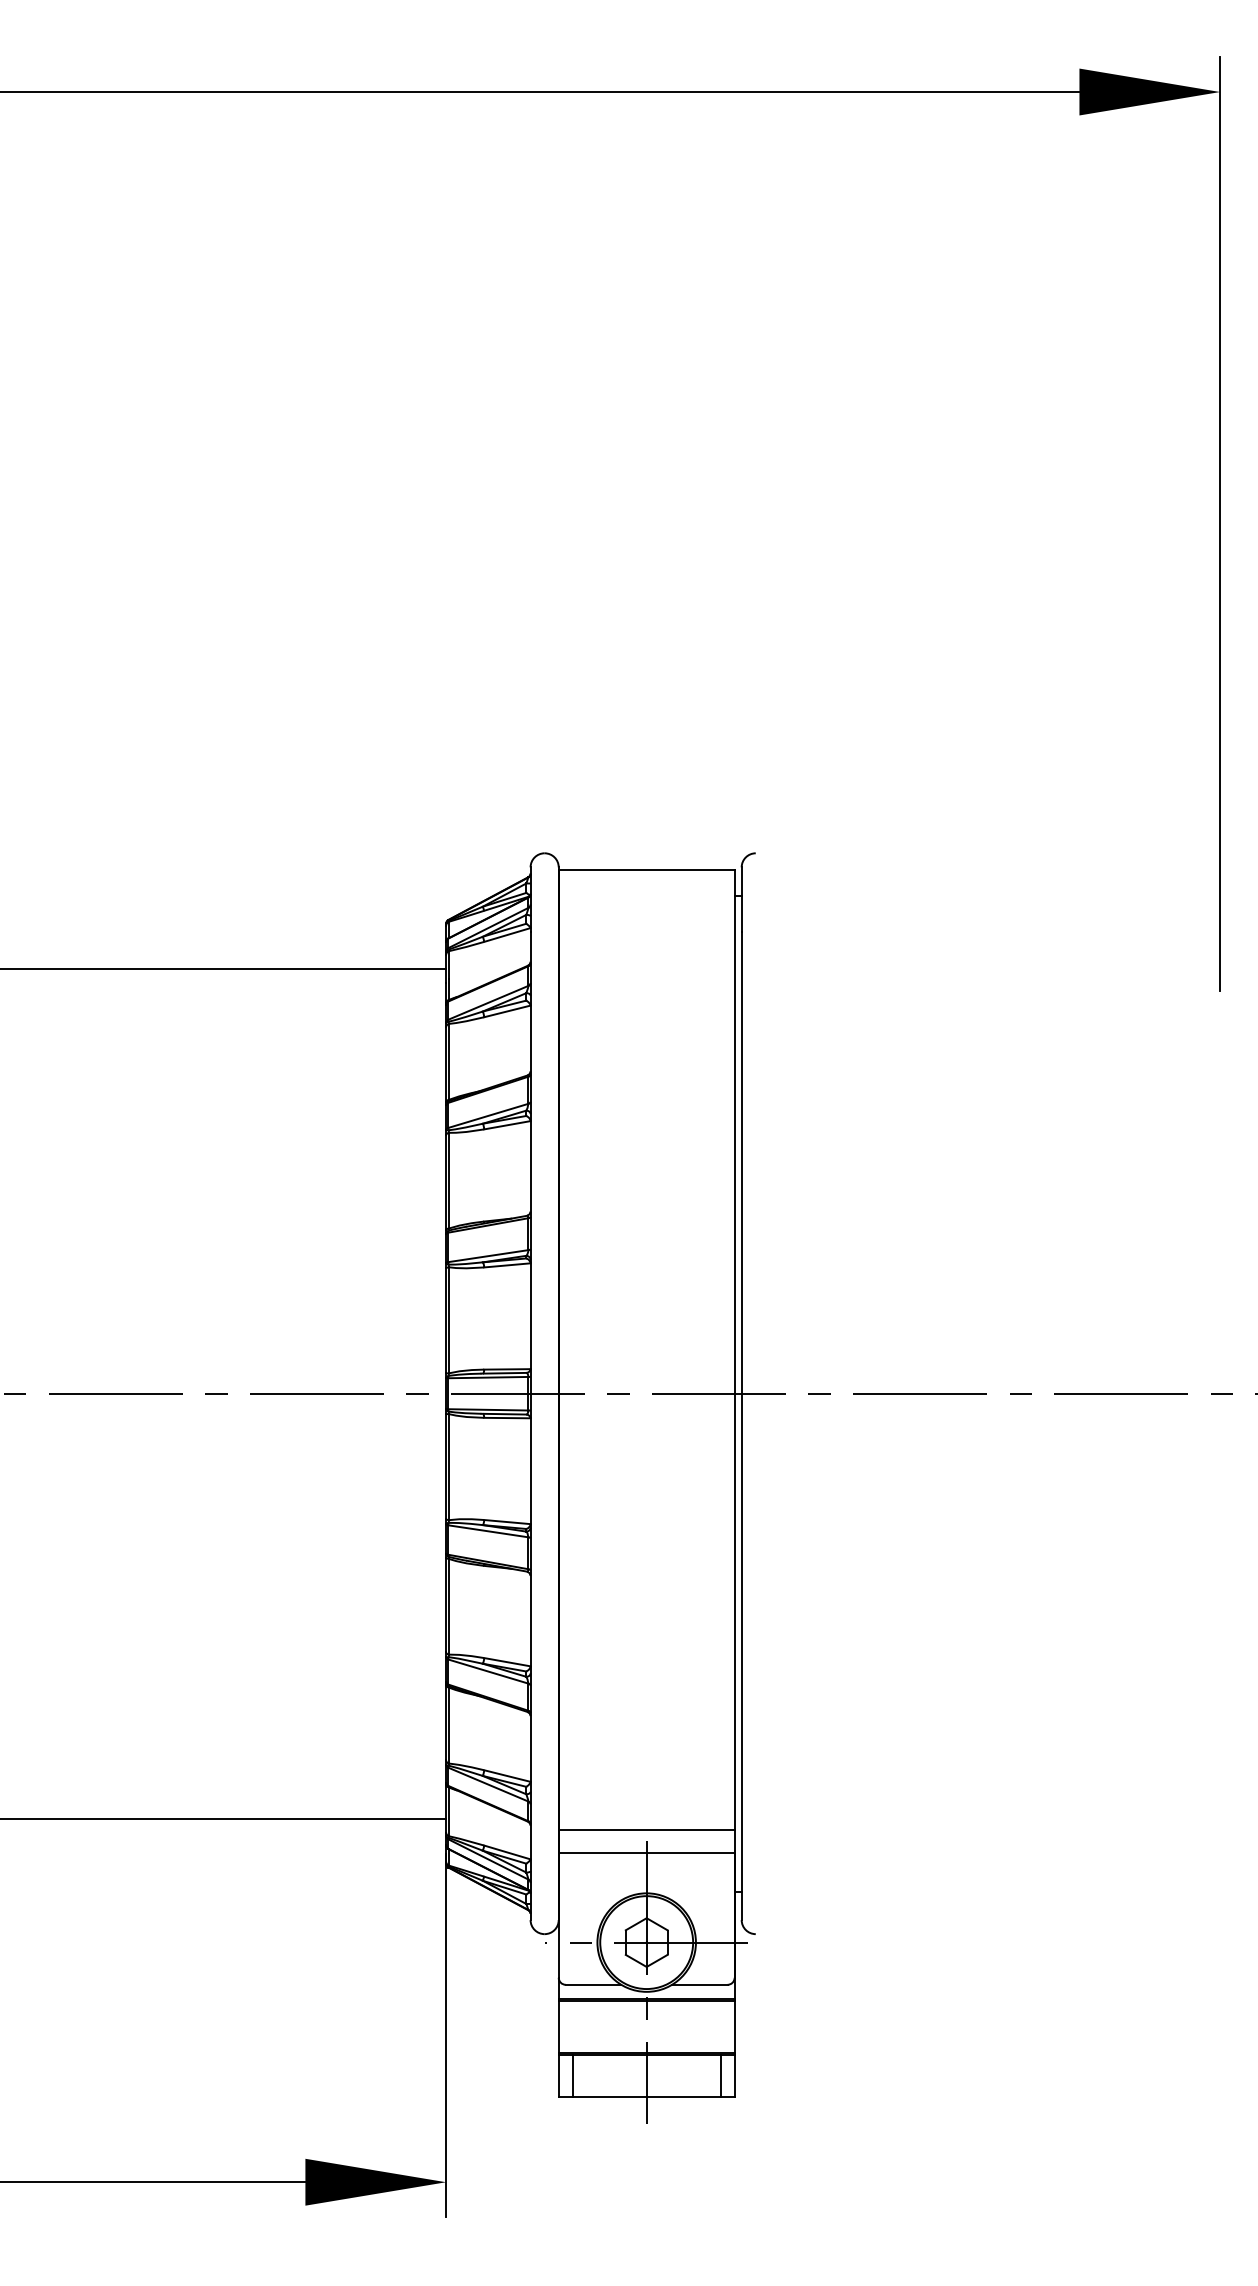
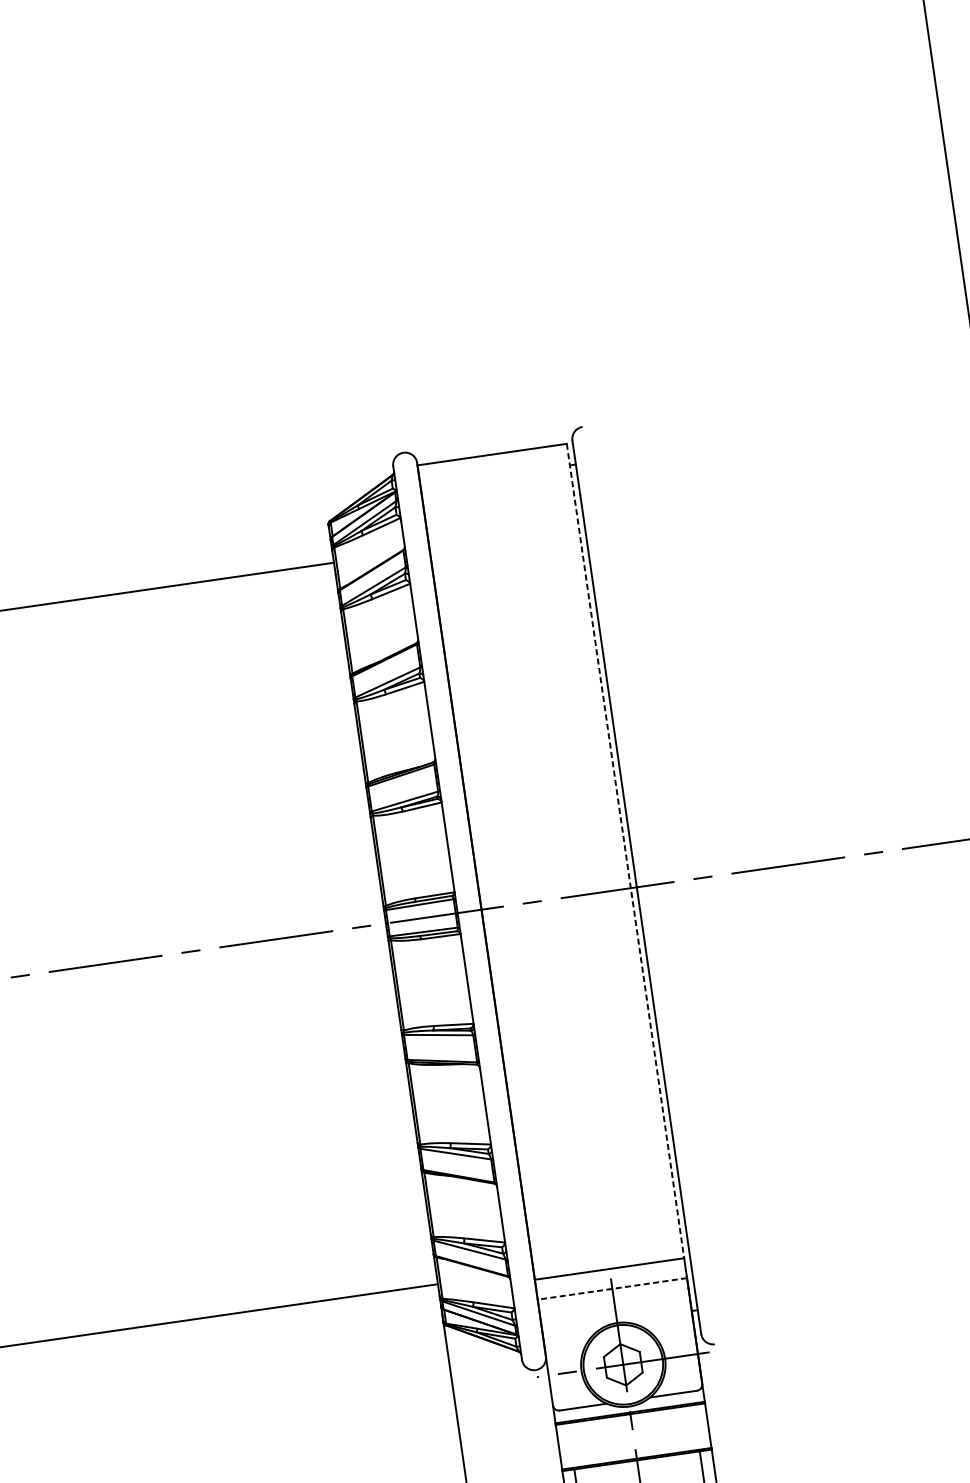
line: (734, 1349) -> (625, 850), solid -> dashed
line: (646, 1853) -> (612, 1289), solid -> dashed

